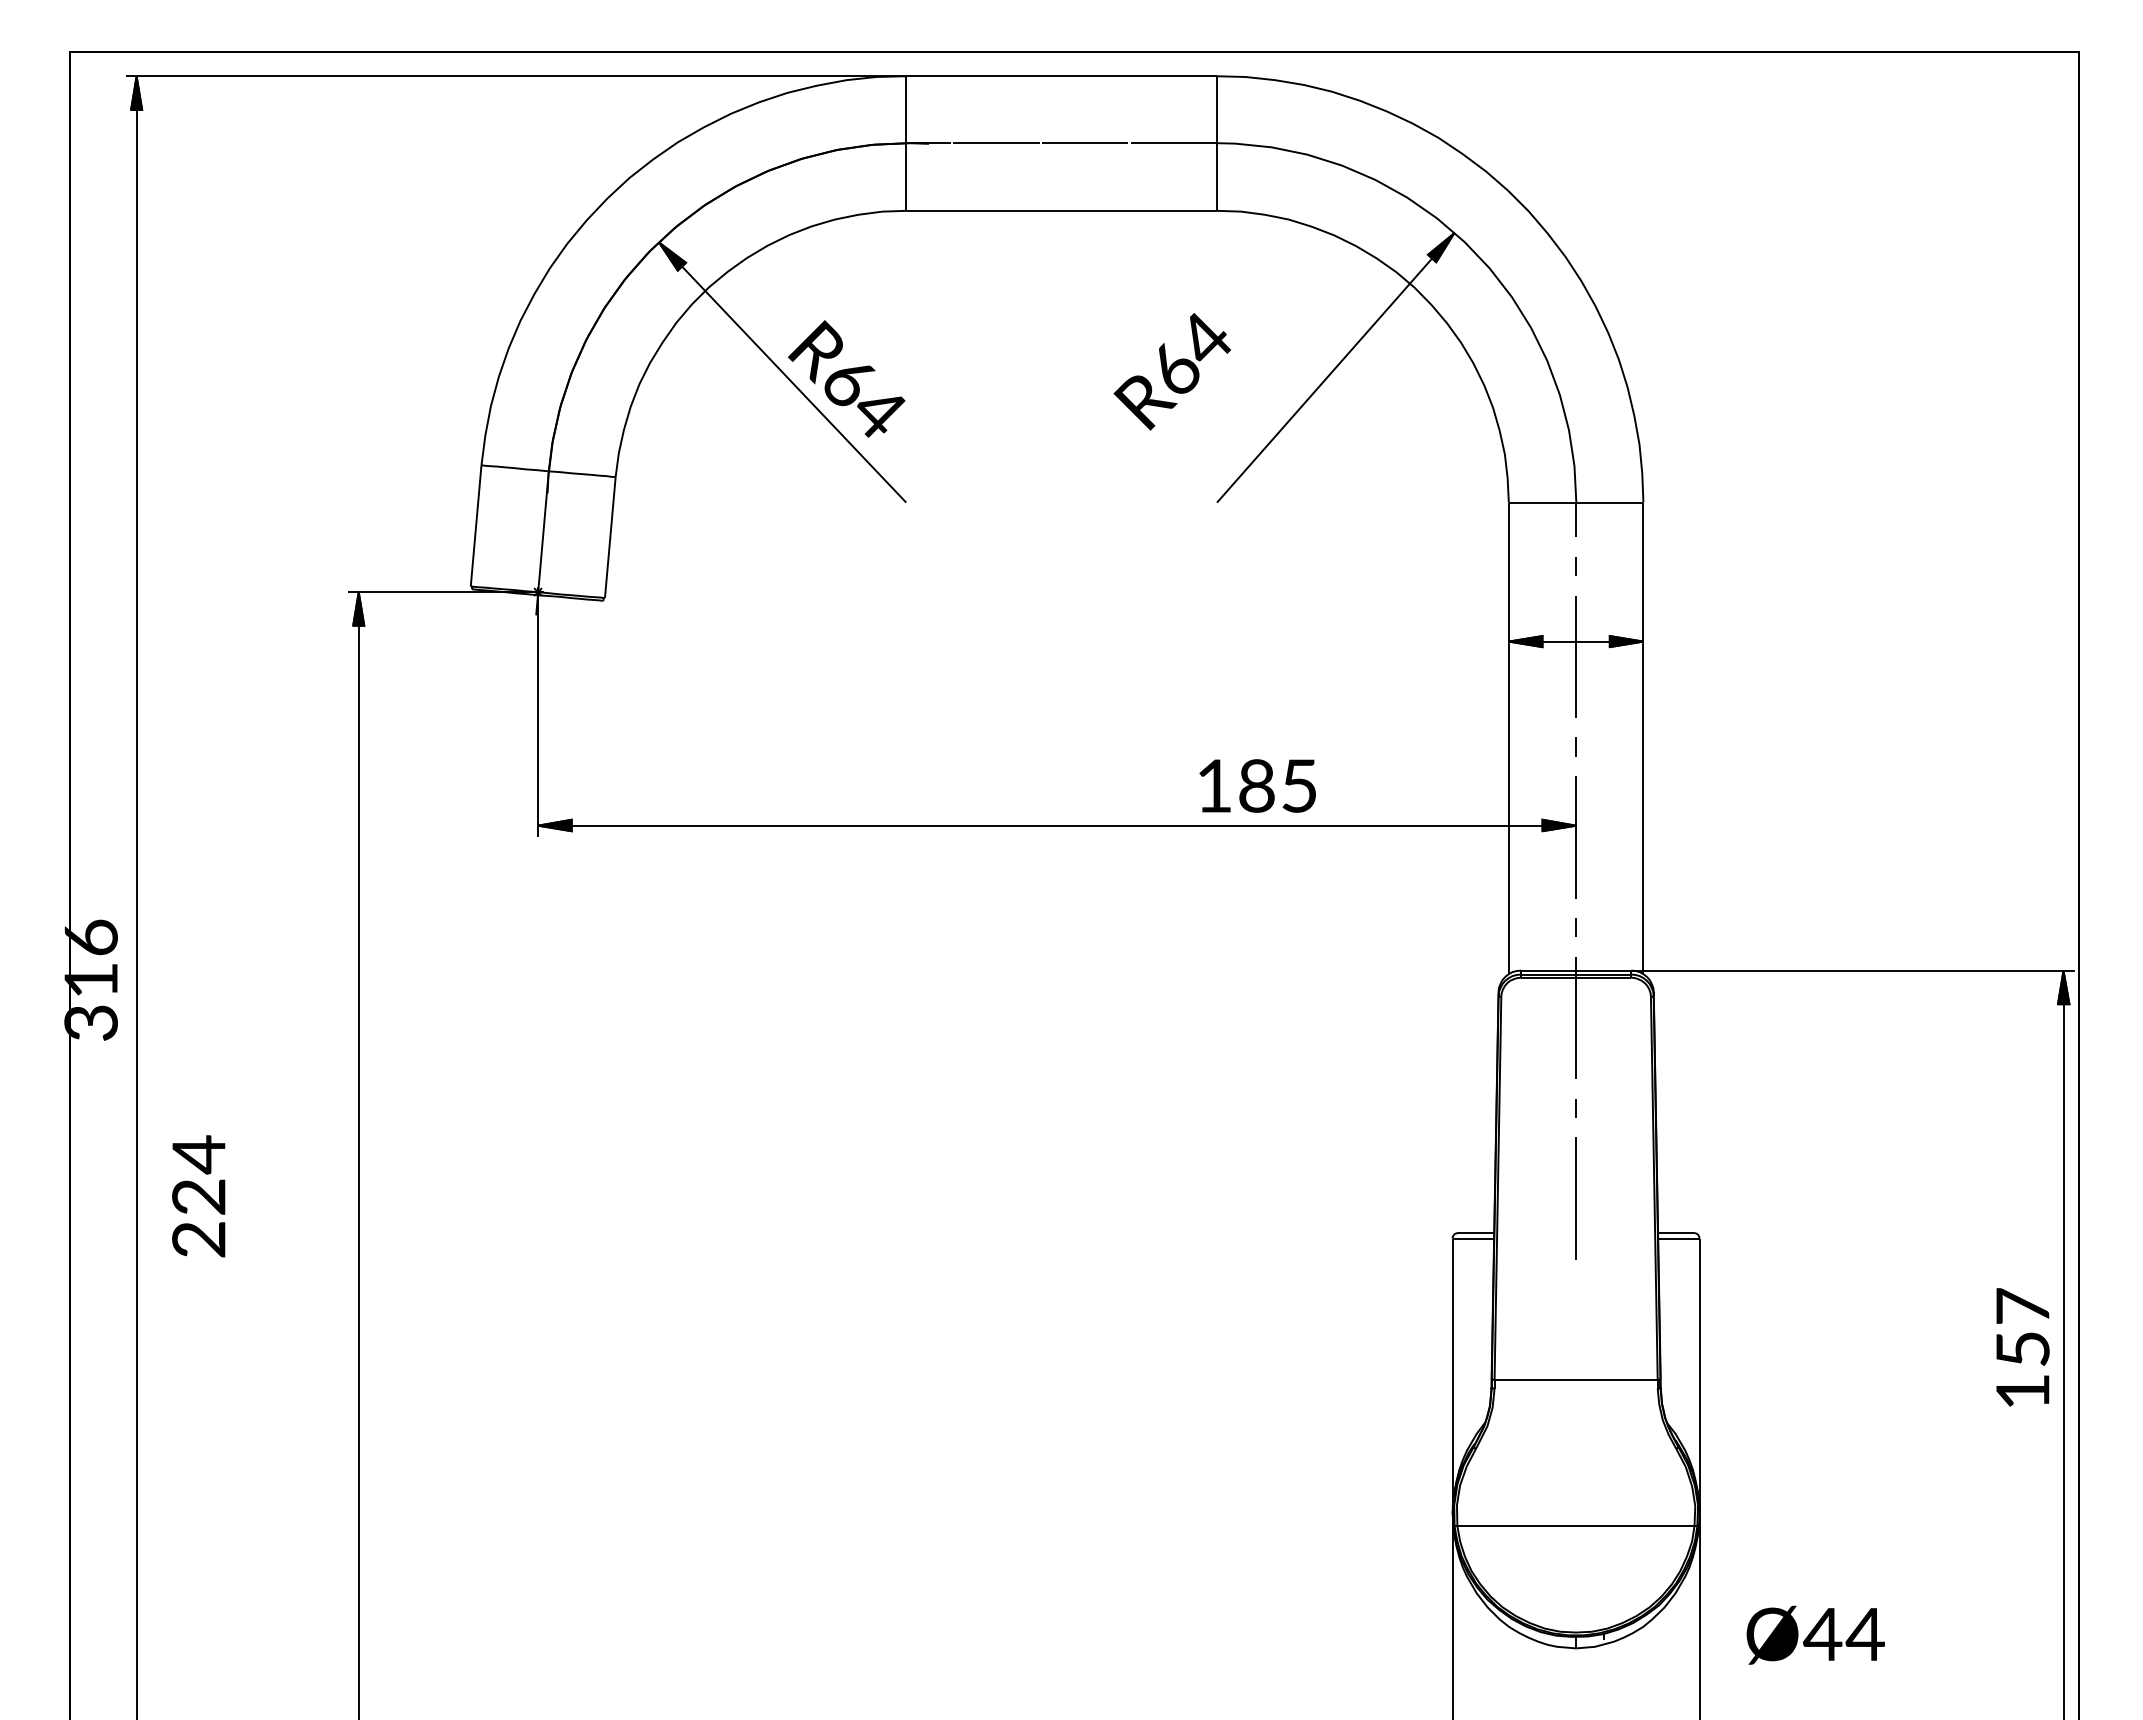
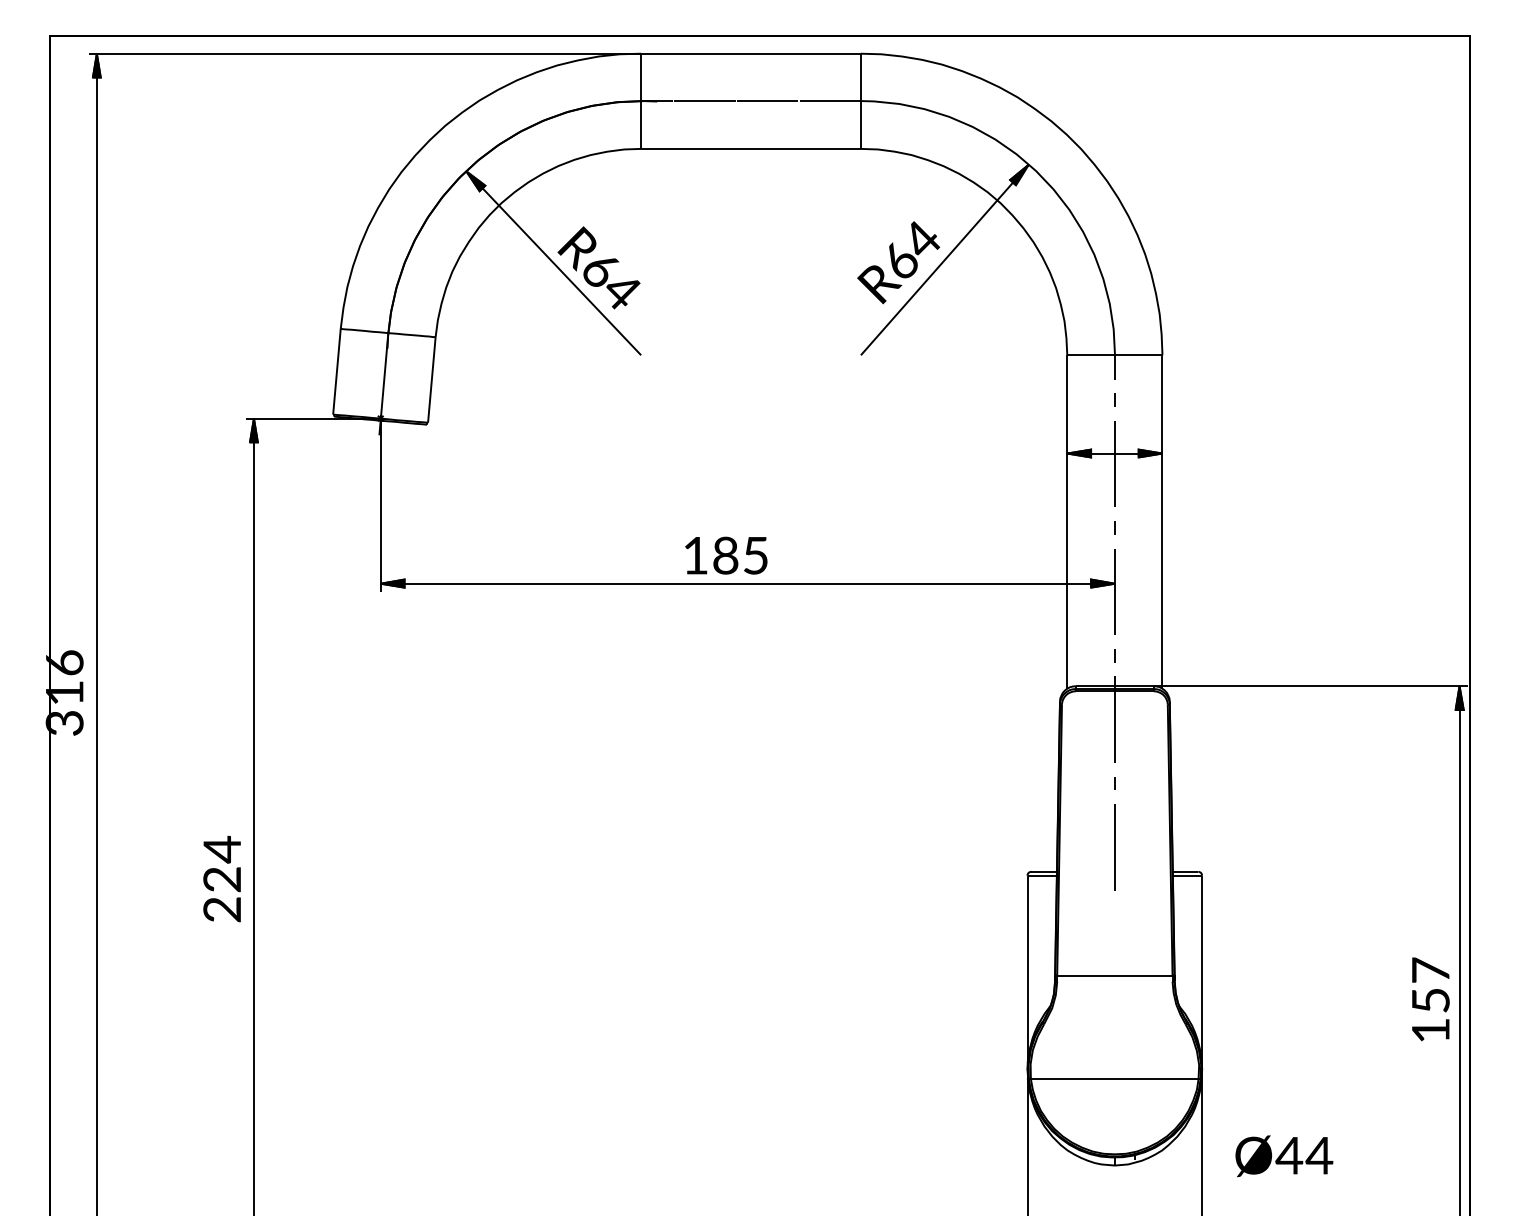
text: (1171, 371) -> (898, 262), moved
text: (1257, 785) -> (726, 555), moved
text: (198, 1196) -> (221, 879), moved
text: (2022, 1347) -> (1430, 999), moved

